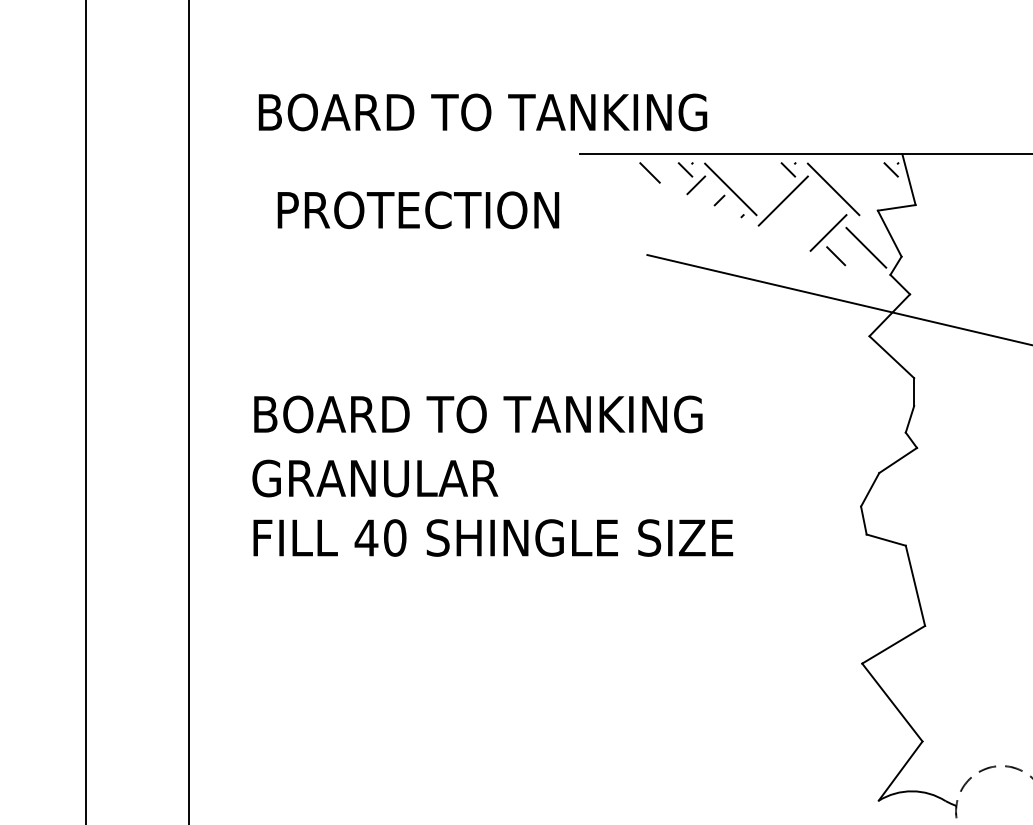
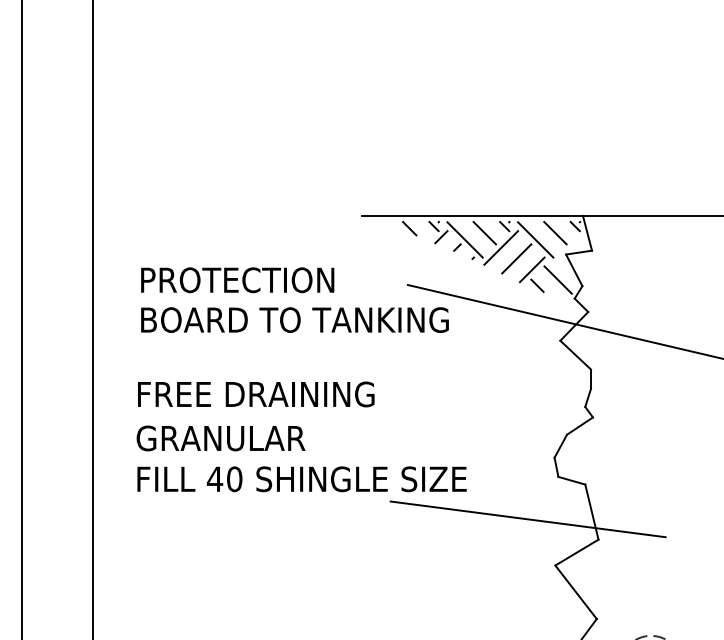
text: (482, 111) -> (294, 319), moved
line: (759, 178) -> (484, 232), added
line: (862, 178) -> (555, 232), added
text: (418, 210) -> (237, 280), moved
line: (805, 216) -> (516, 258), added
text: (480, 414) -> (293, 394), BOARD TO TANKING -> FREE DRAINING
line: (821, 596) -> (527, 519), added

